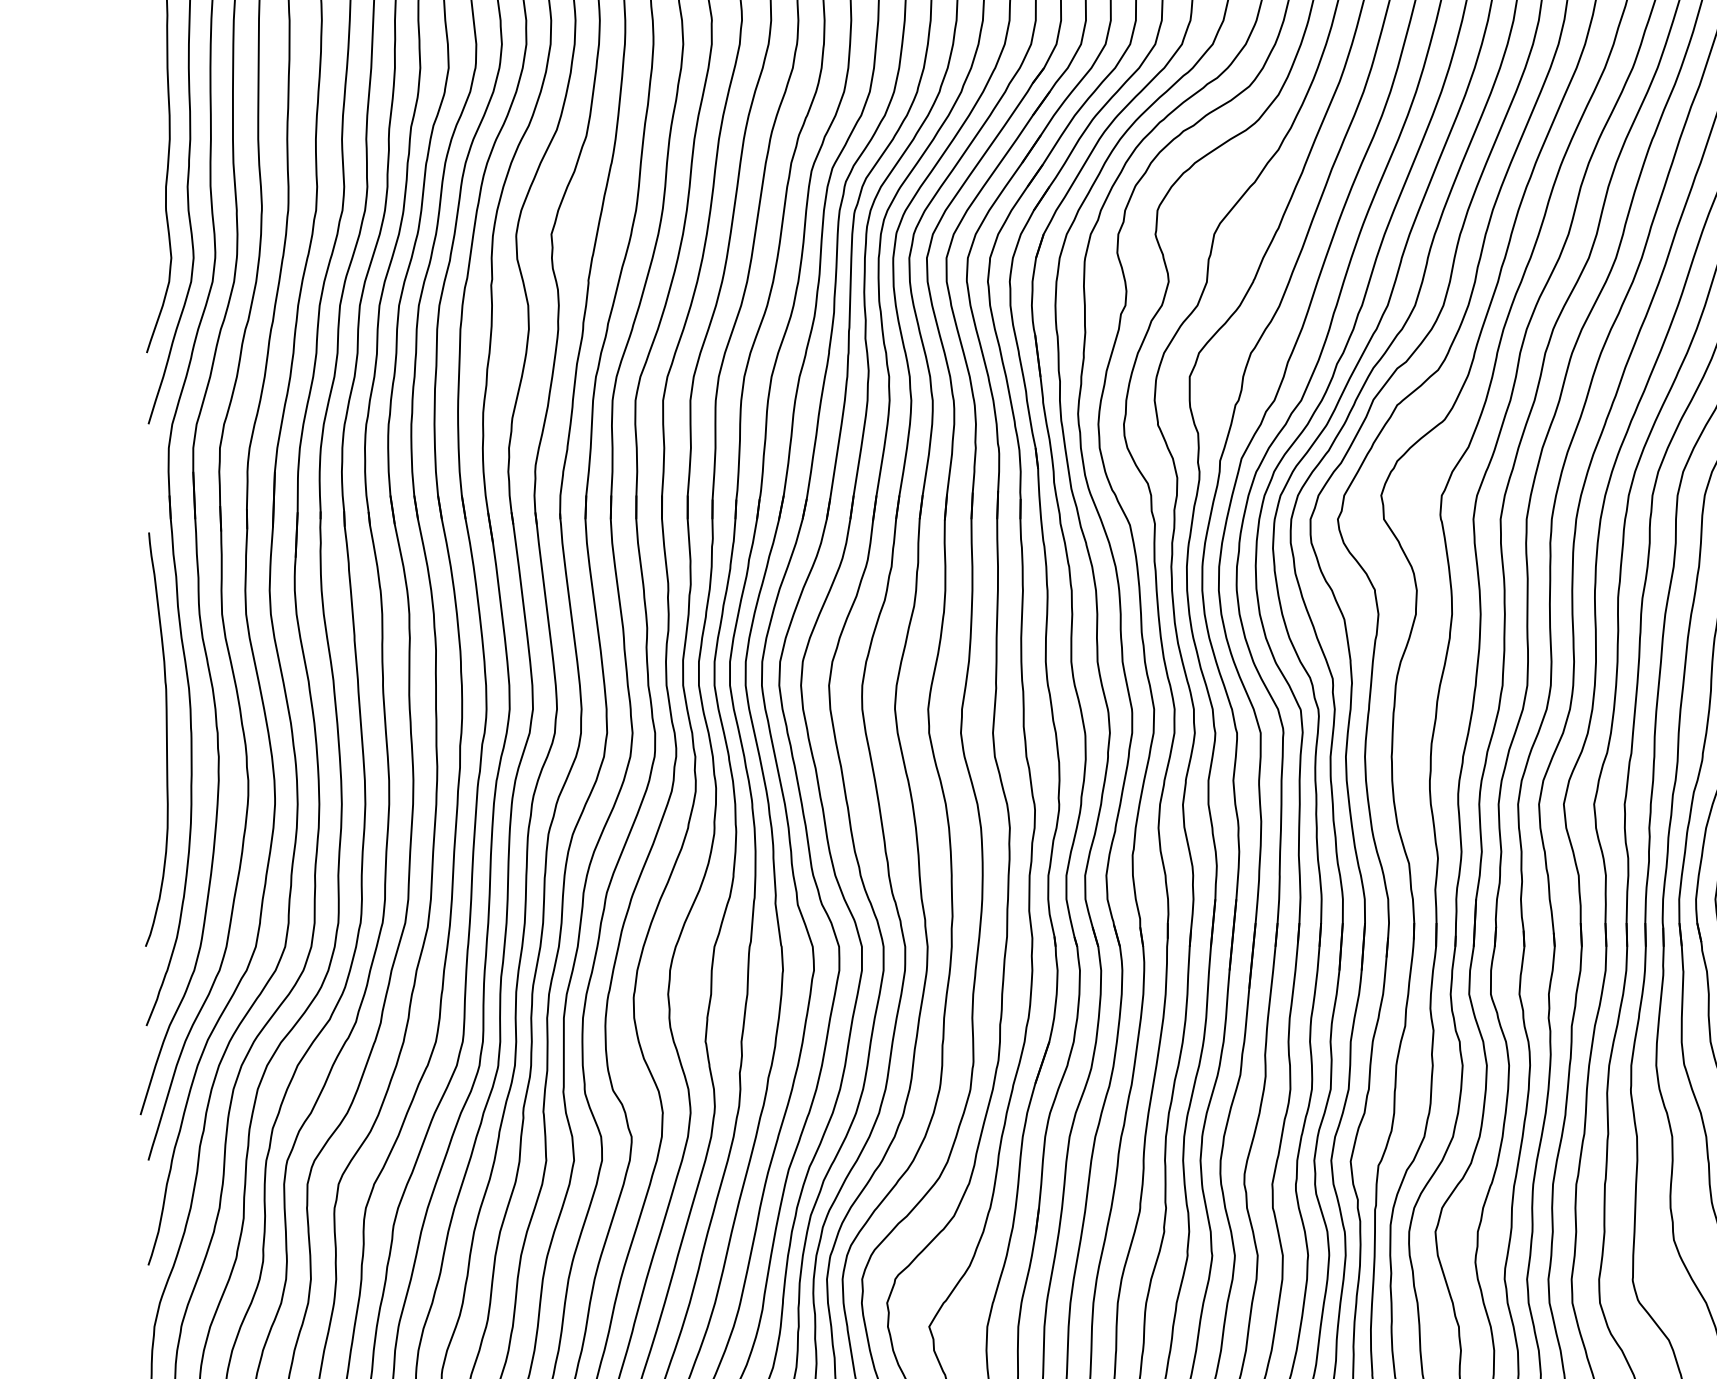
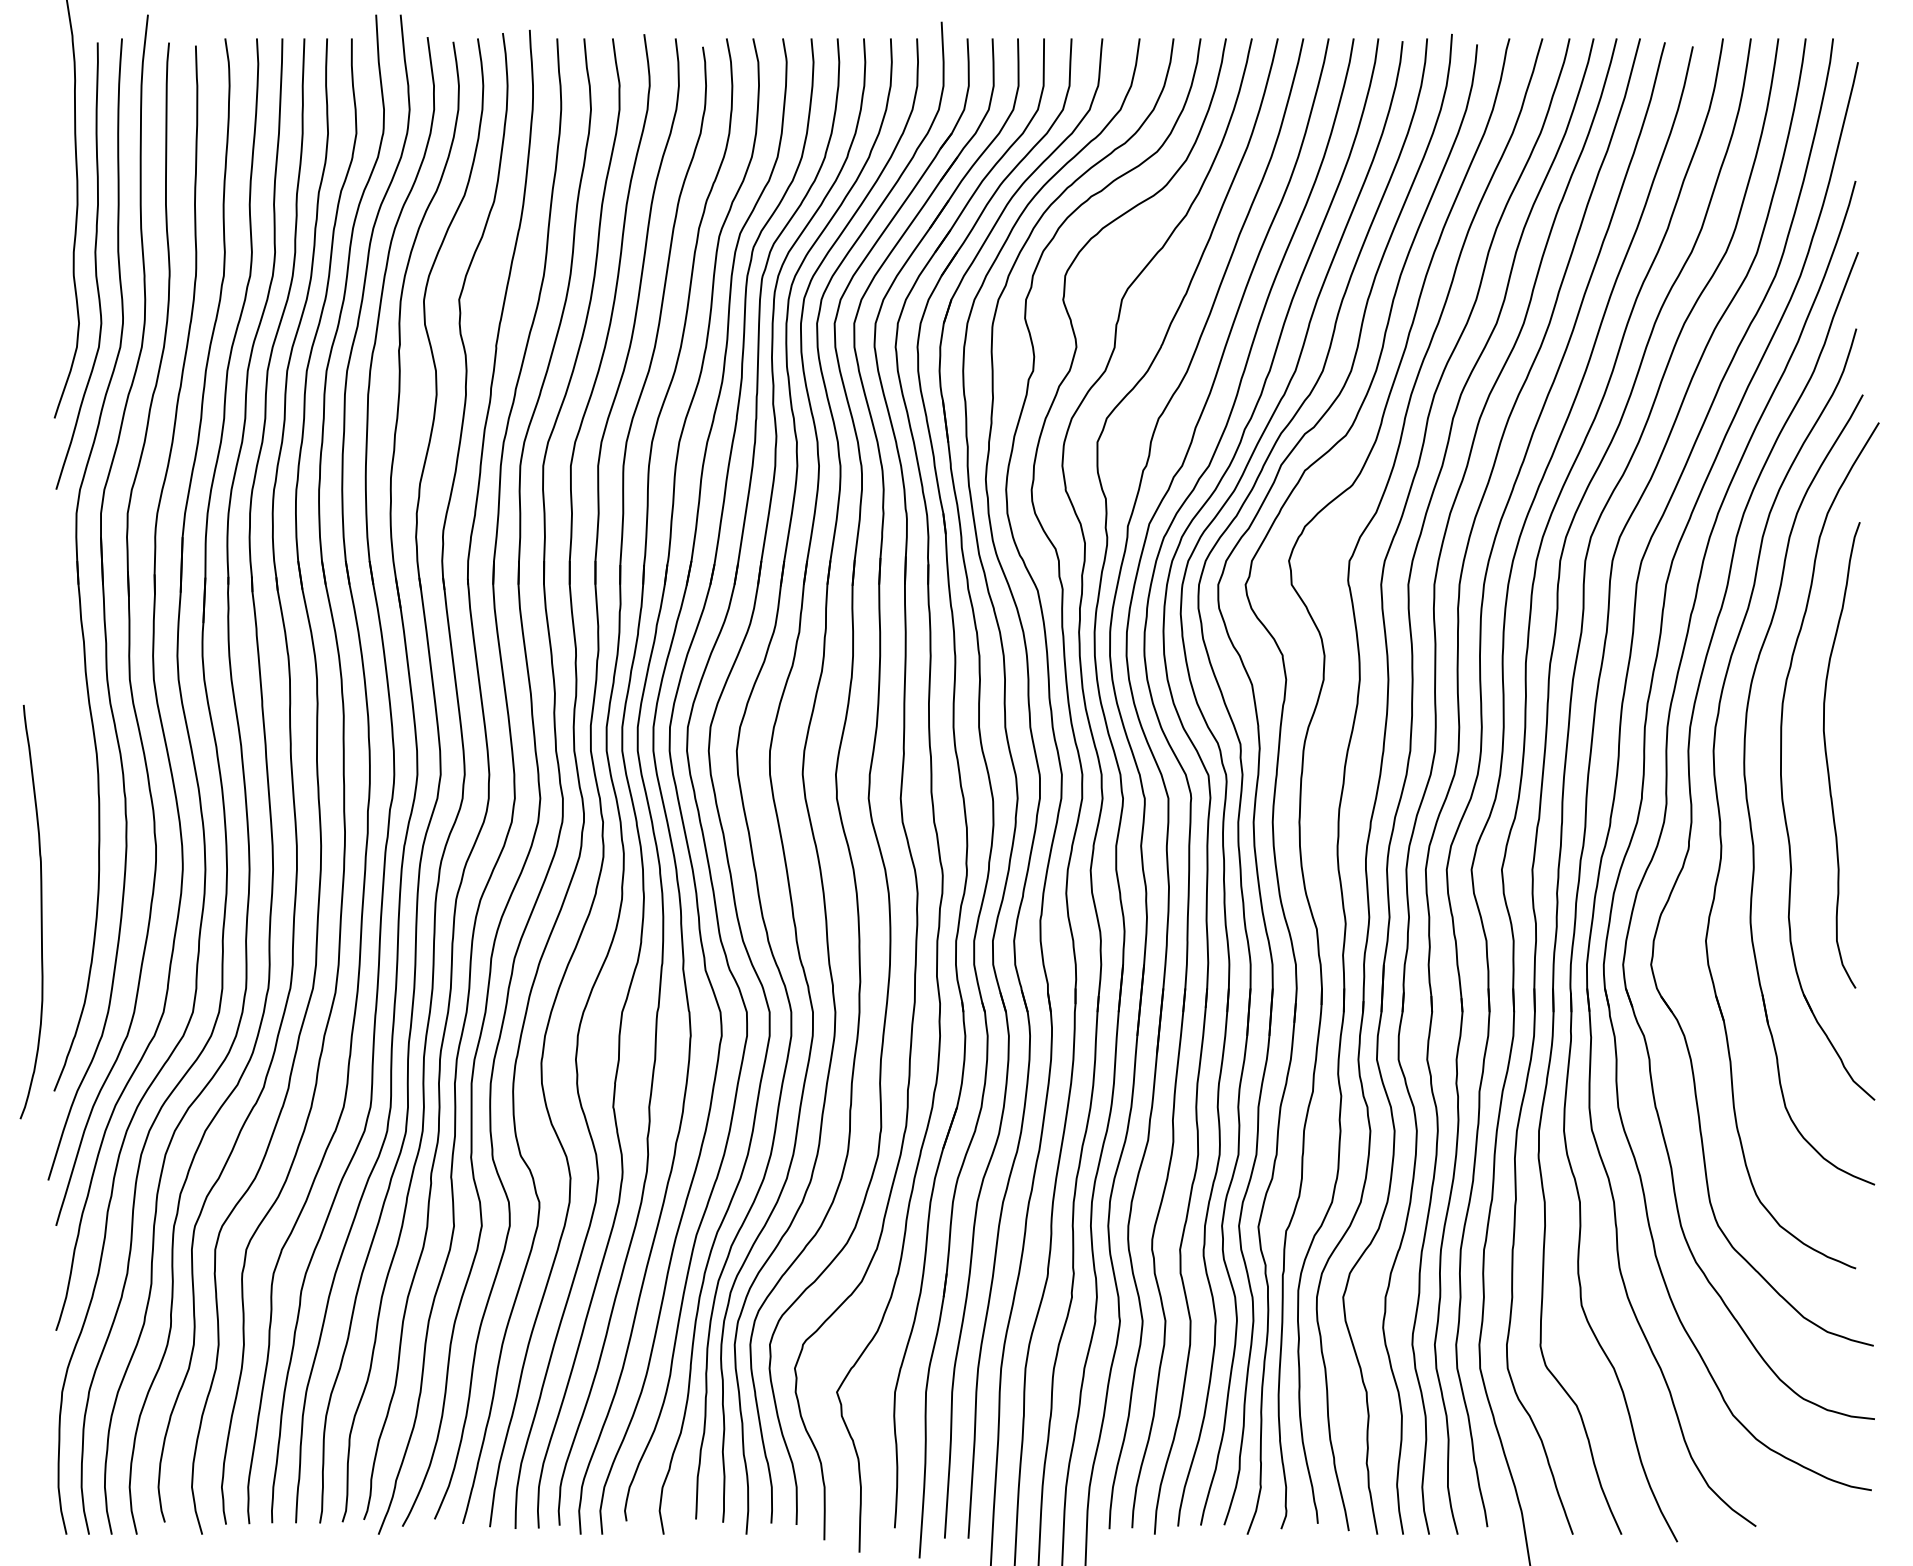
curve: (165, 740) -> (40, 912), moved

